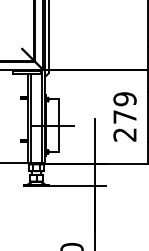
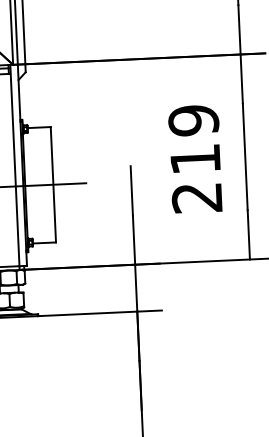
text: (124, 116) -> (194, 158), 279 -> 219

